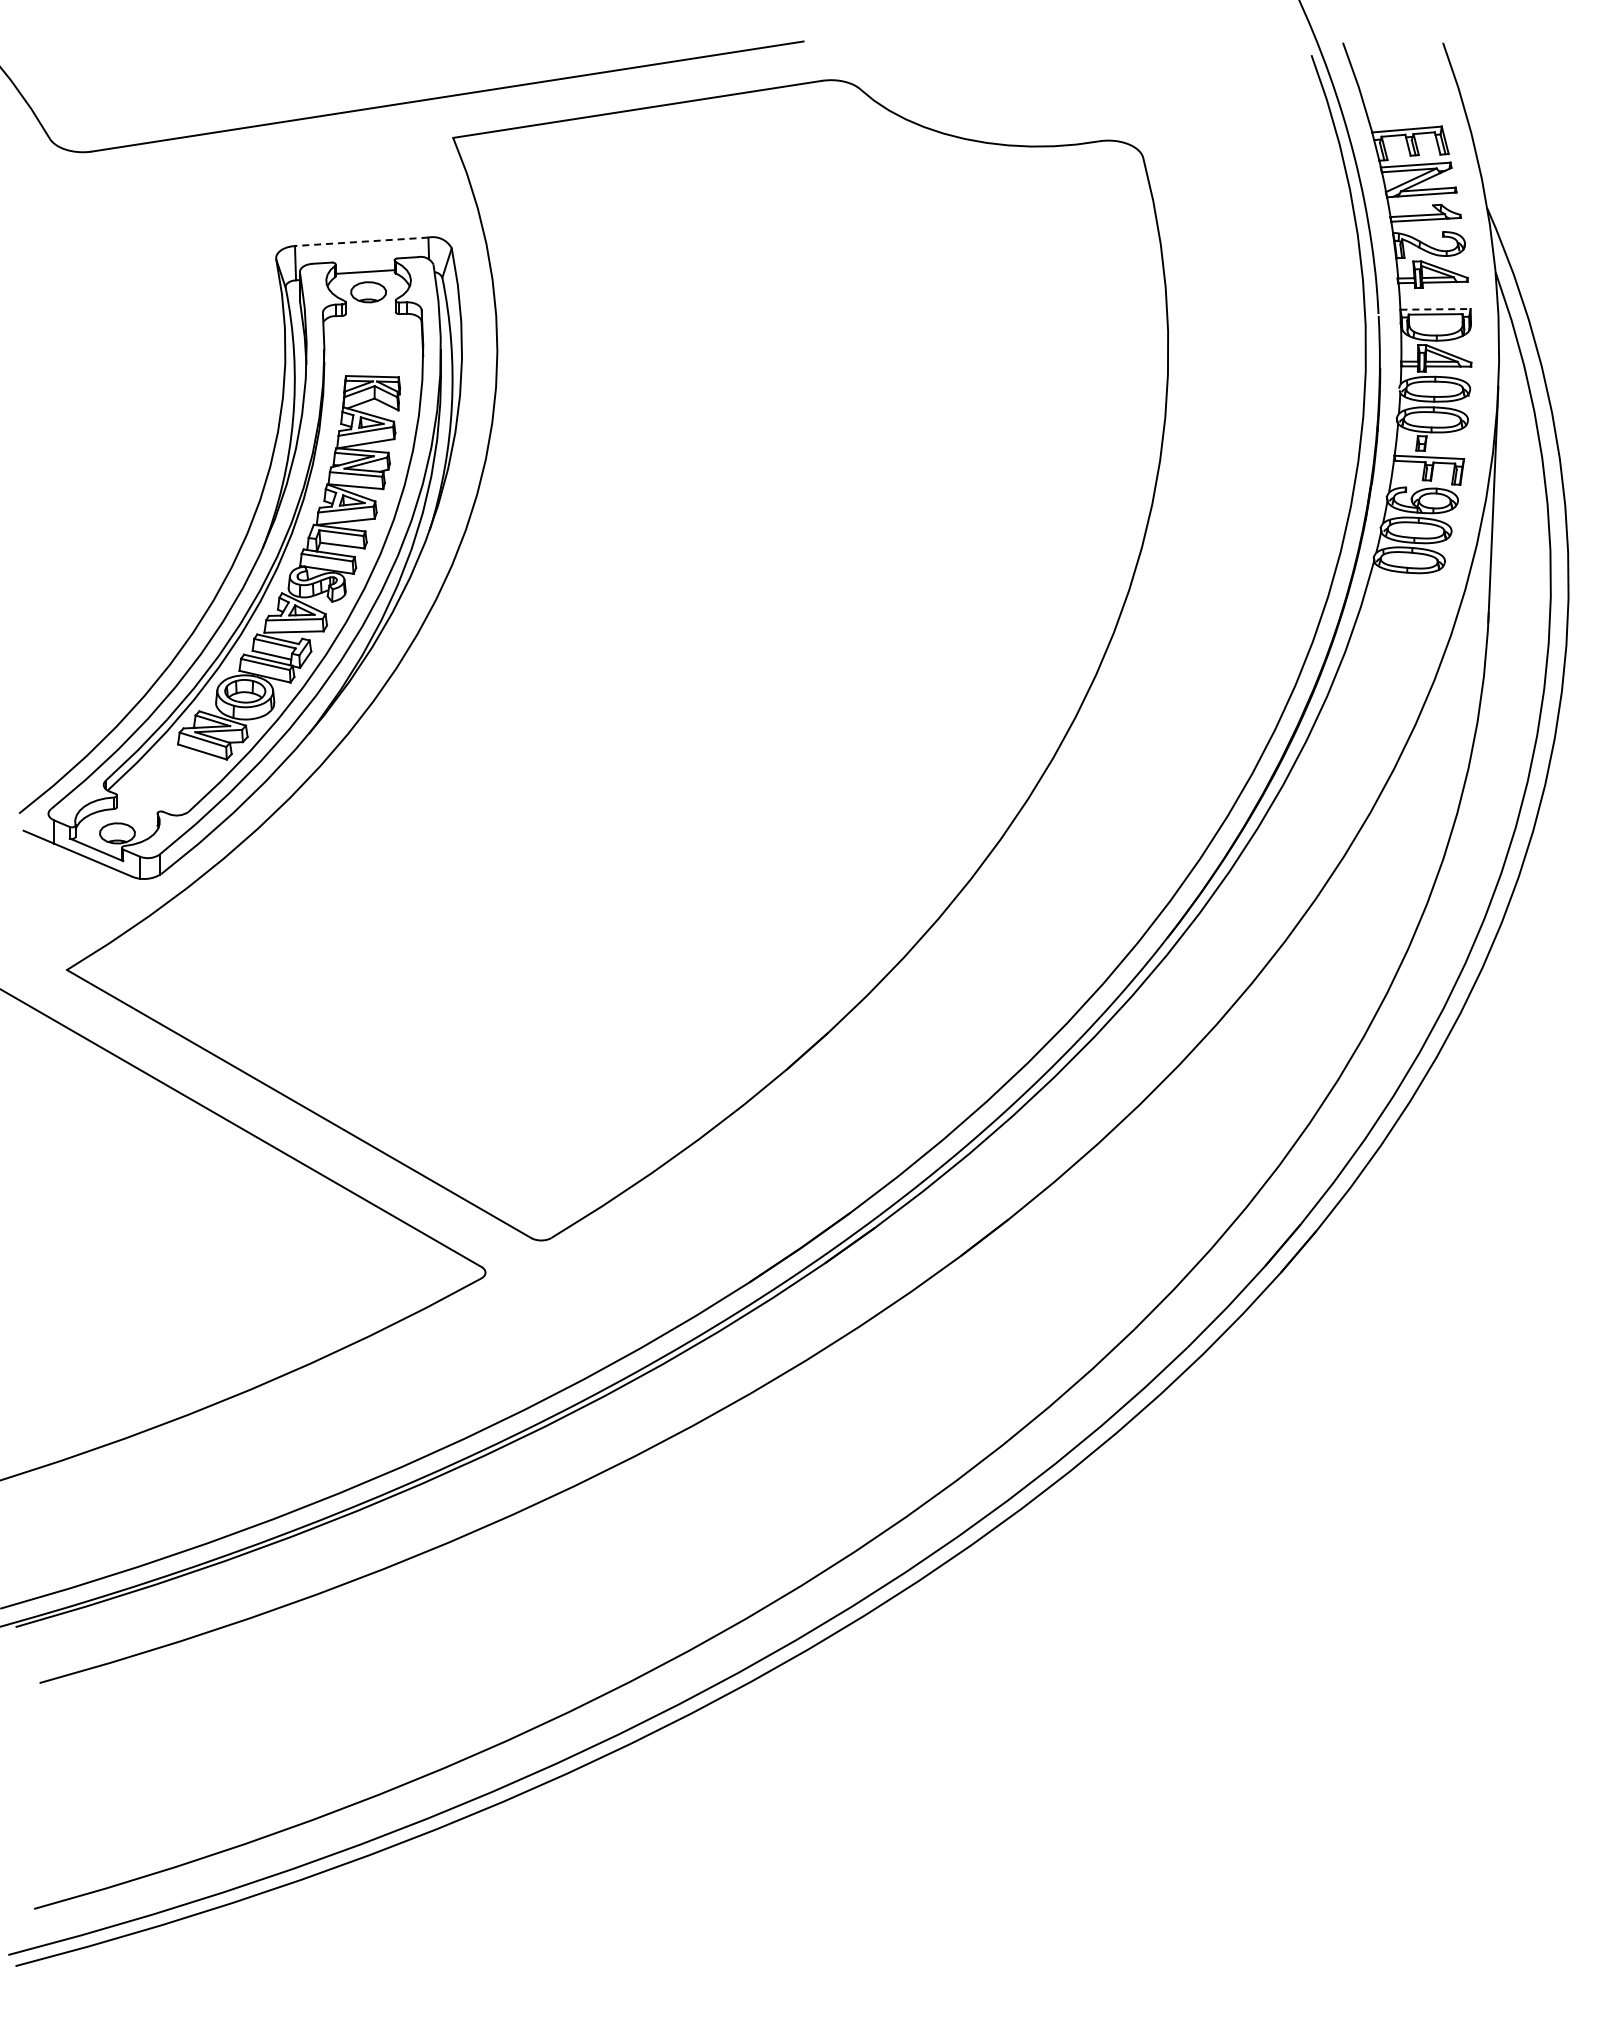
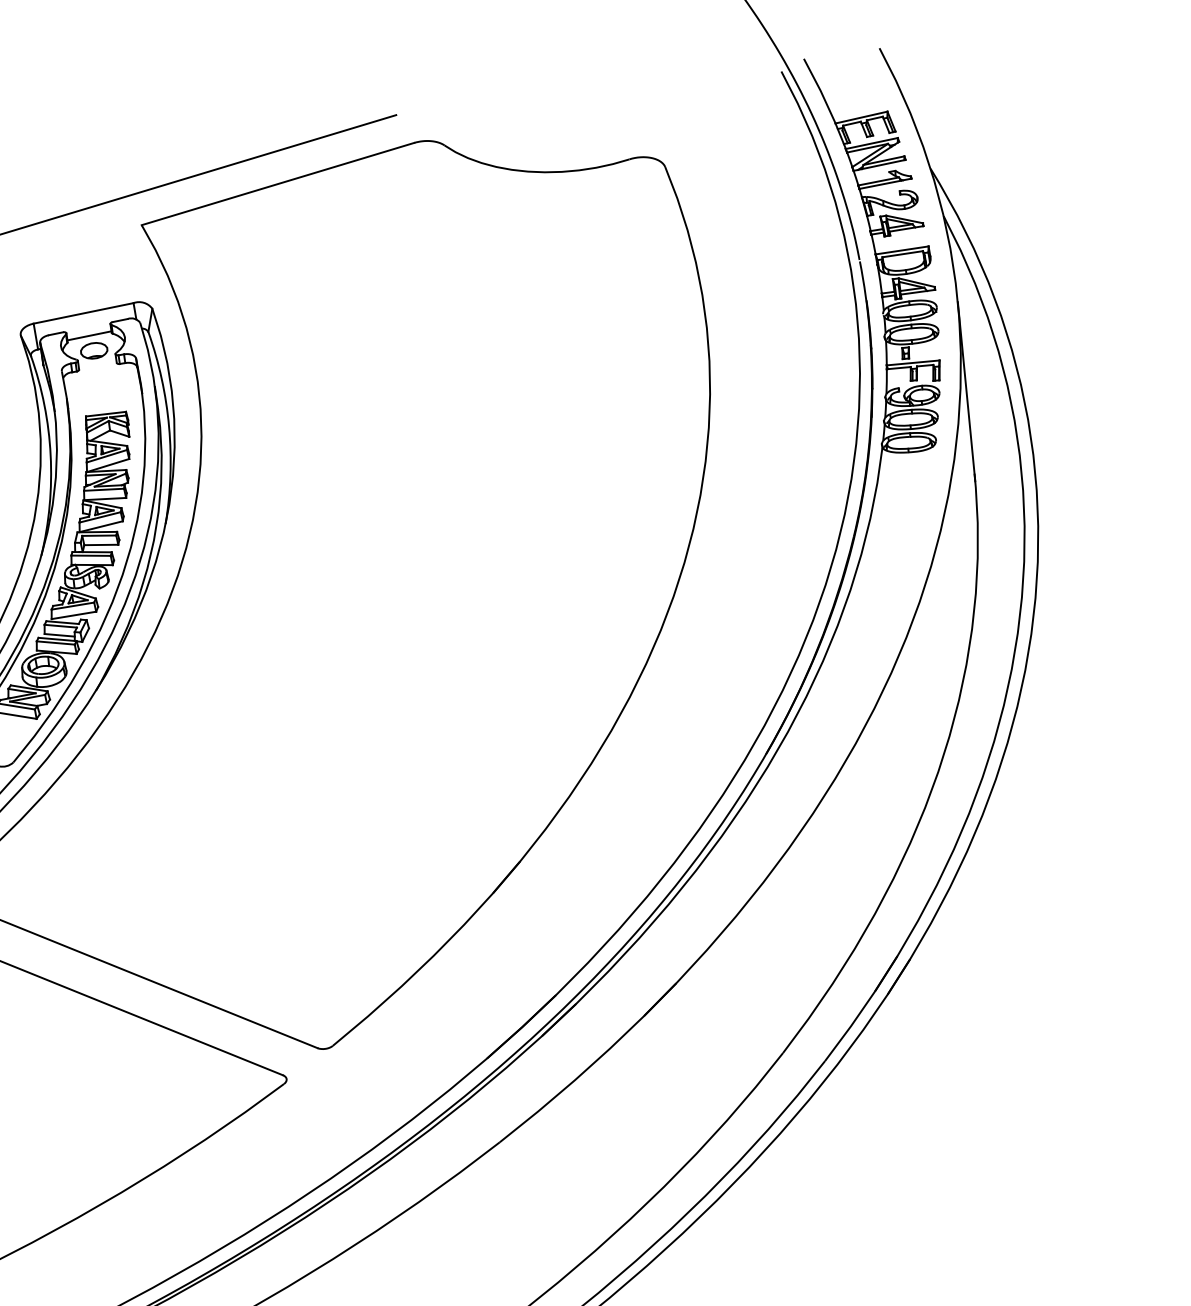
line: (361, 241) -> (83, 313), dashed -> solid
line: (1436, 309) -> (902, 250), dashed -> solid

